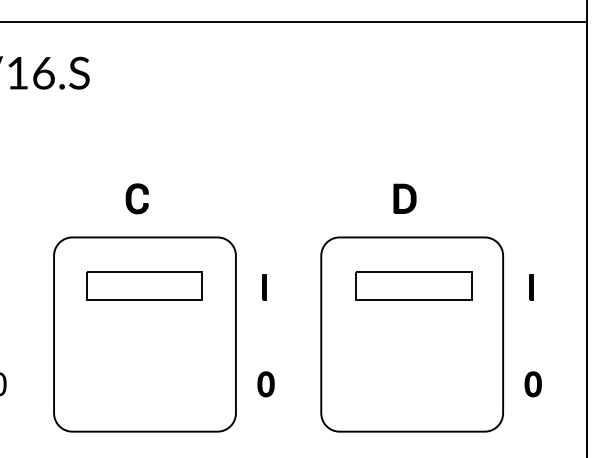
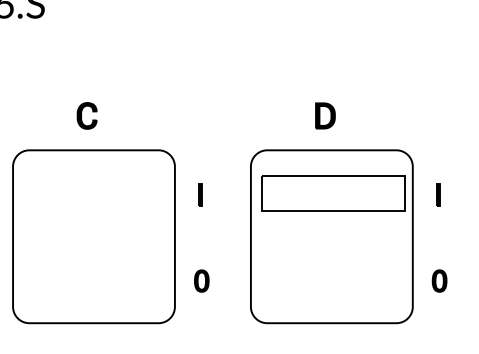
part: (144, 285) -> (93, 193), removed
part: (413, 285) -> (333, 193), size x1.4

